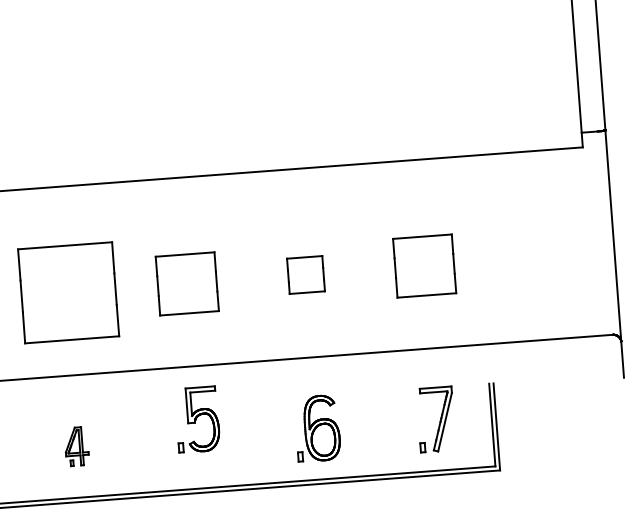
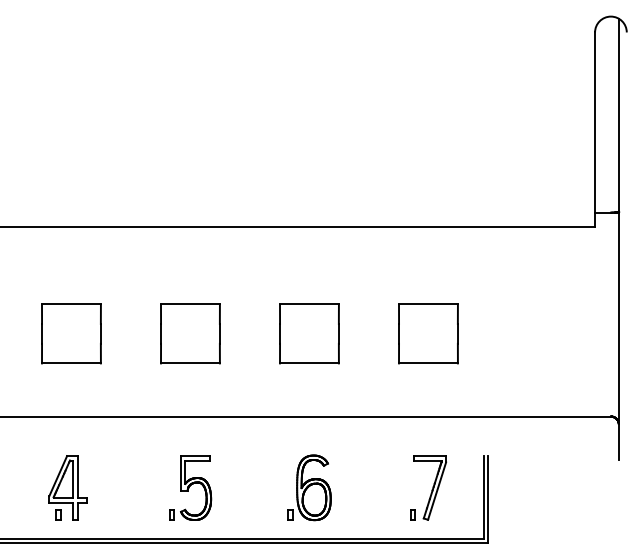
part: (306, 274) -> (309, 333), size x1.67
part: (68, 292) -> (71, 333), size x0.62
part: (197, 419) -> (190, 487), moved
part: (76, 446) -> (67, 487), size x1.67

